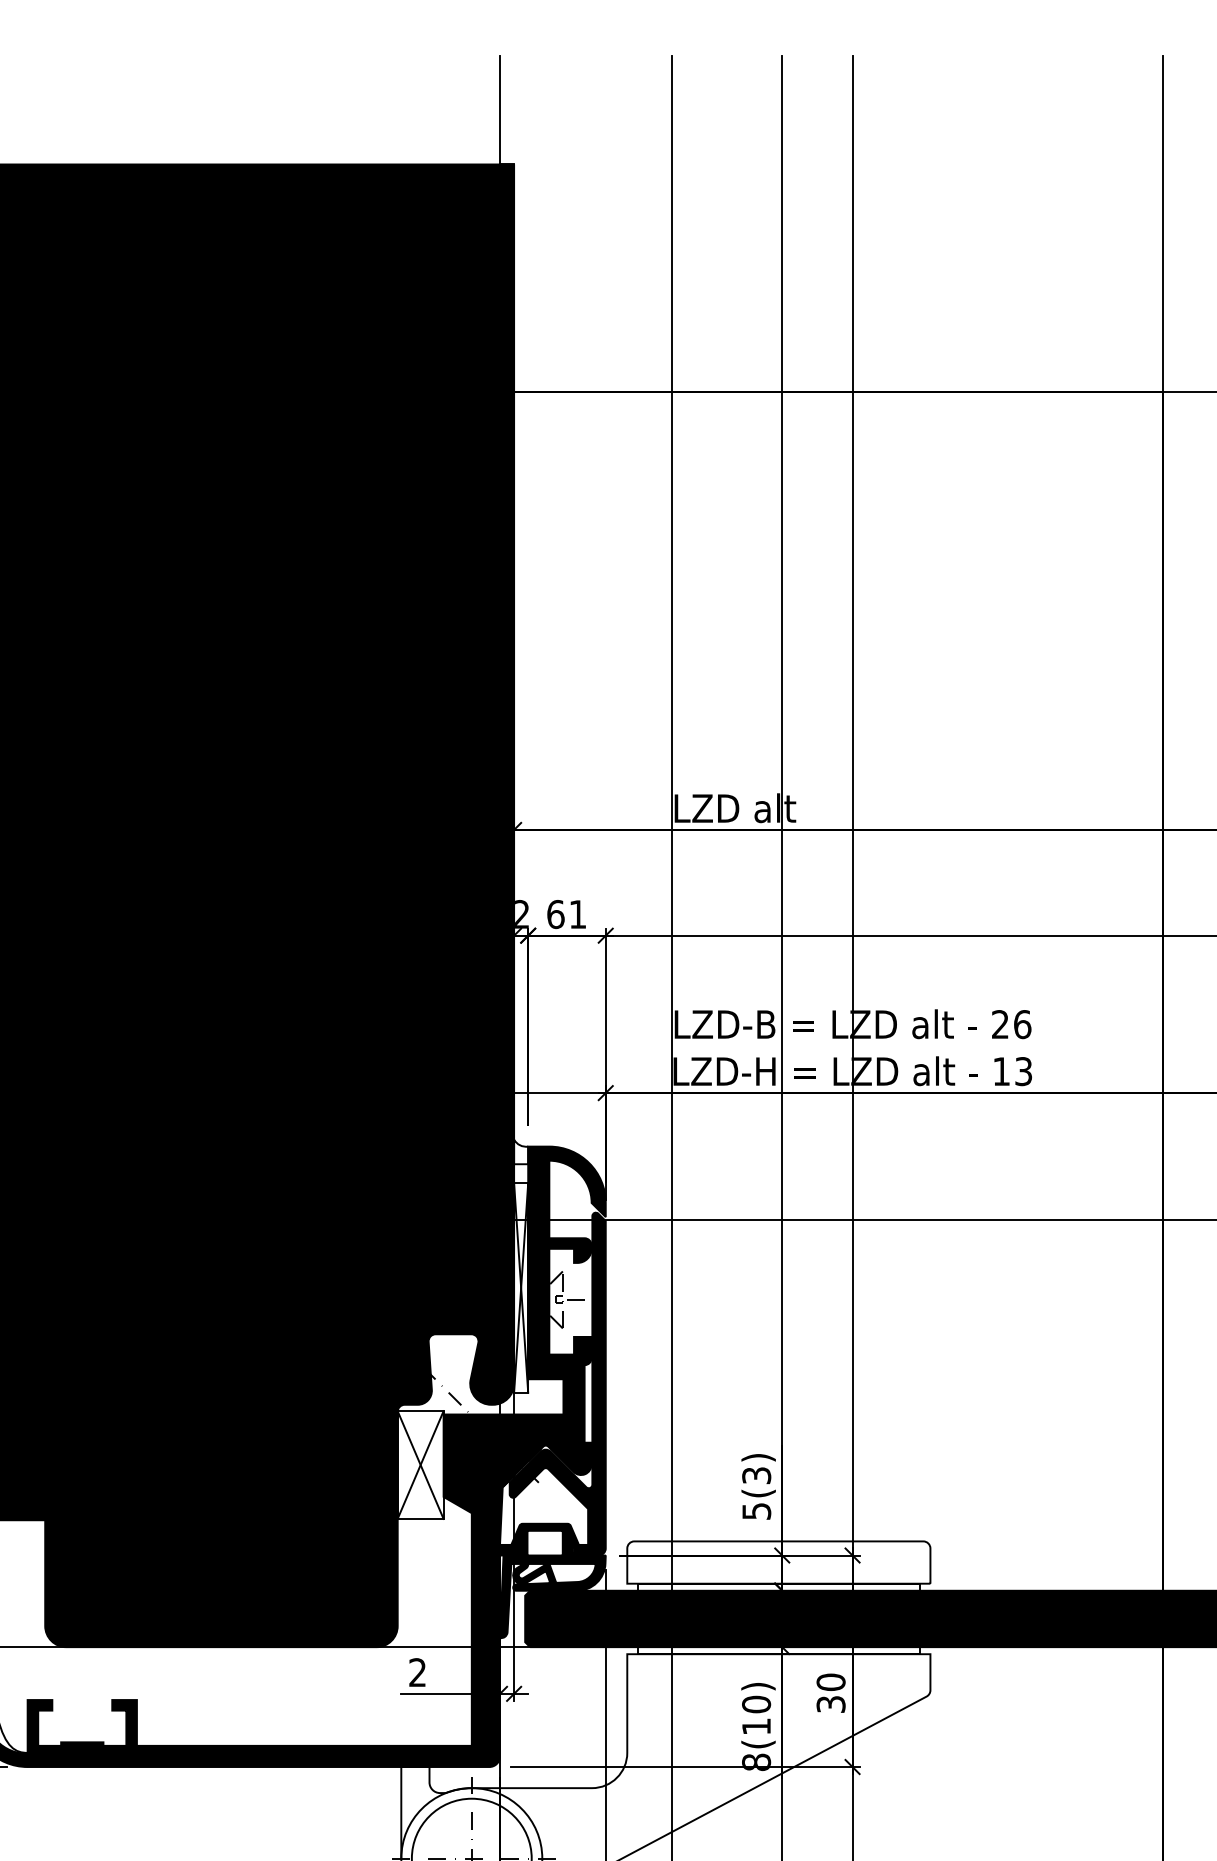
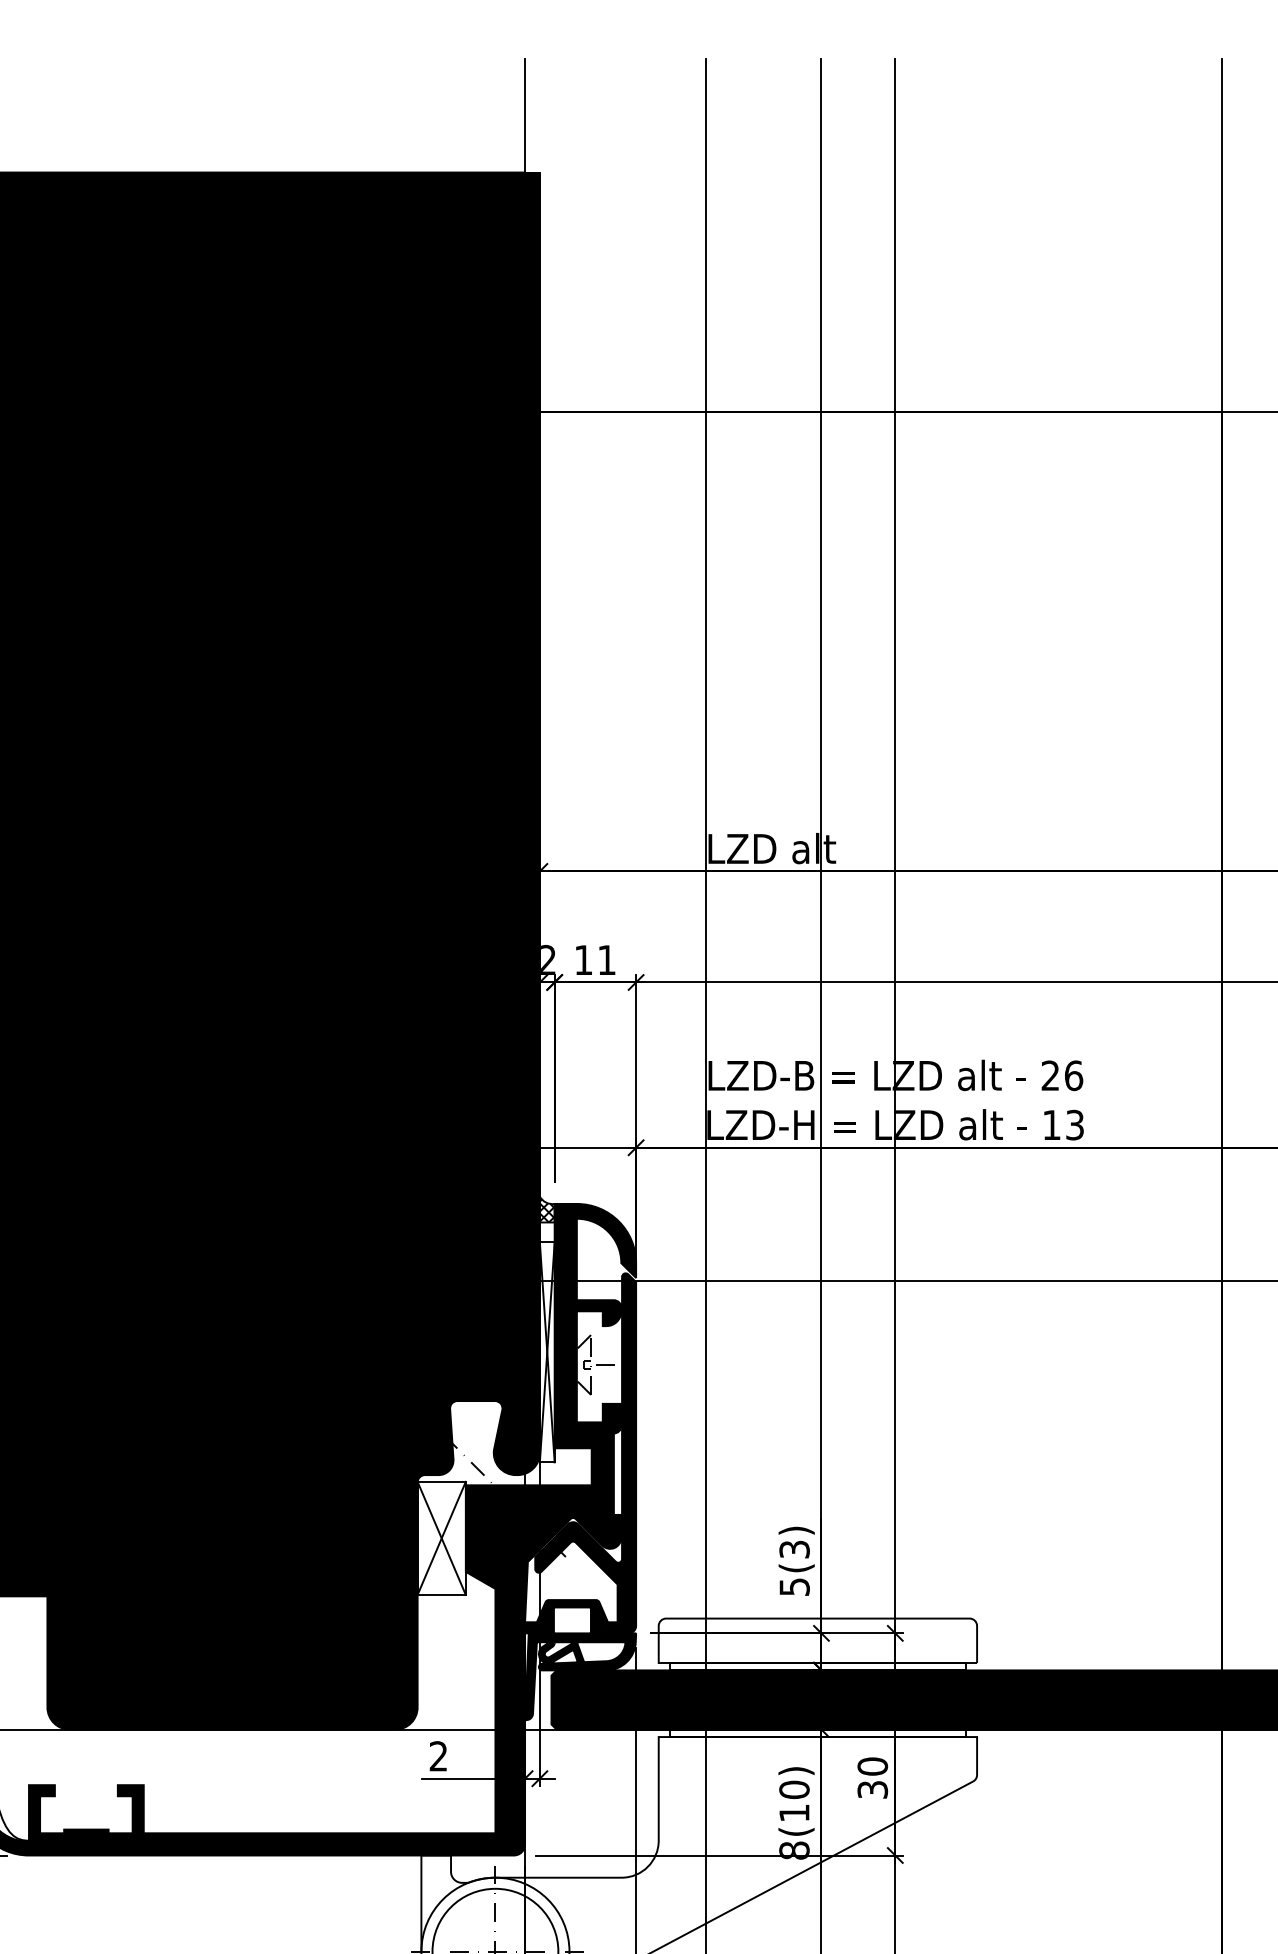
text: (555, 913) -> (583, 959), 61 -> 11
hatch: (520, 1152) -> (546, 1210), added

